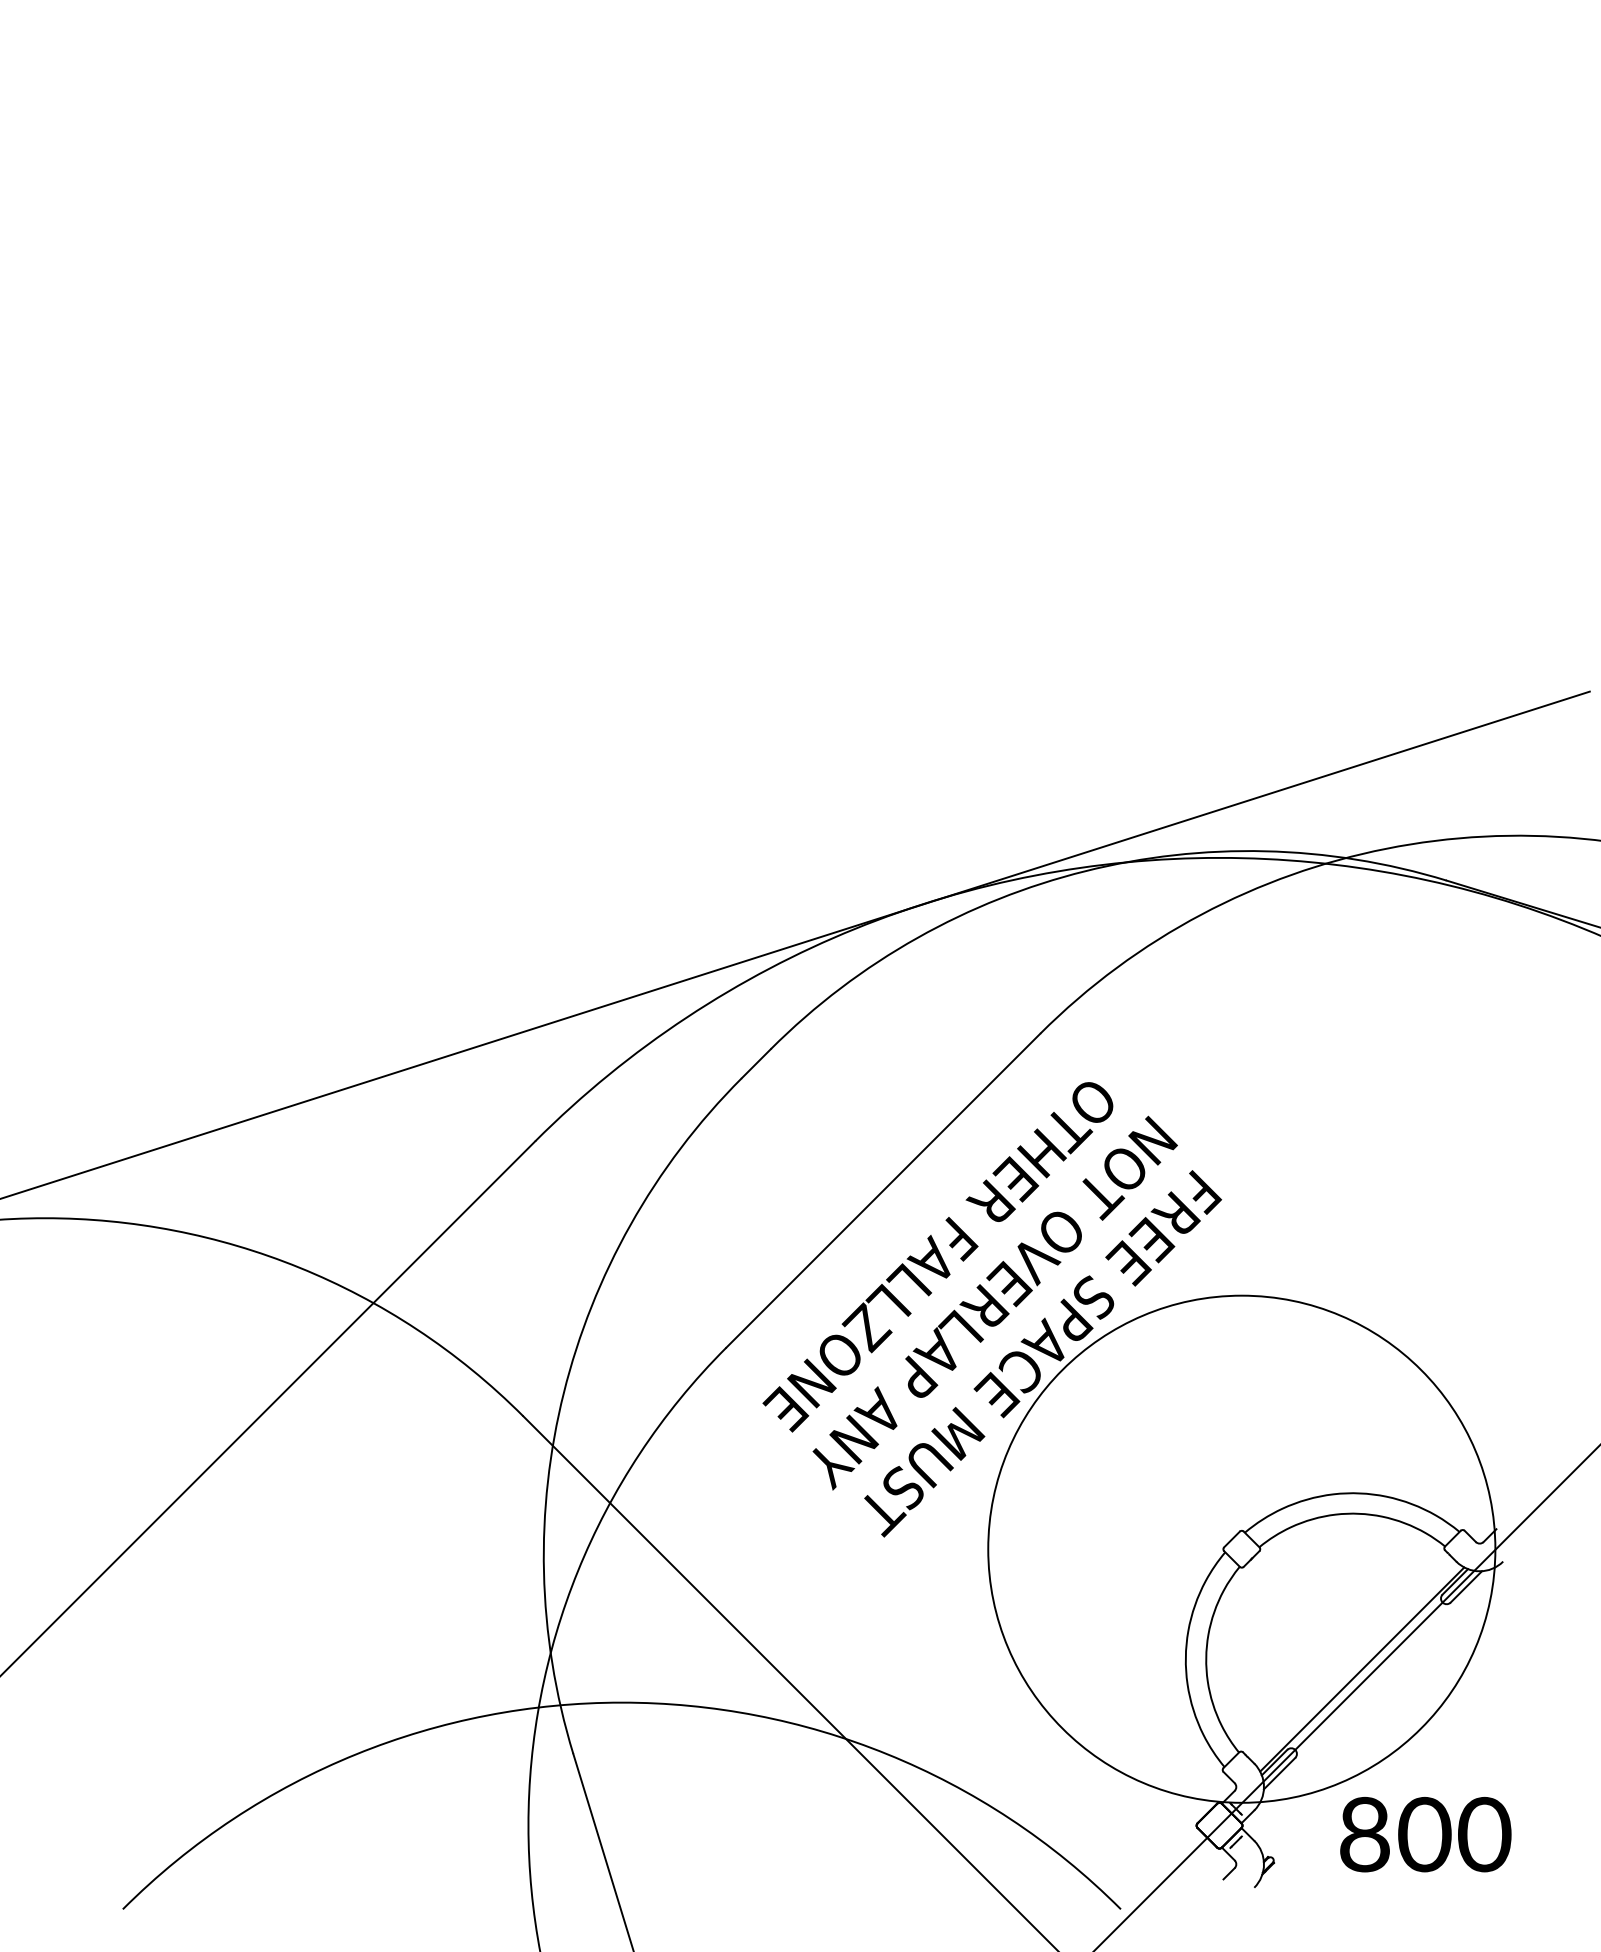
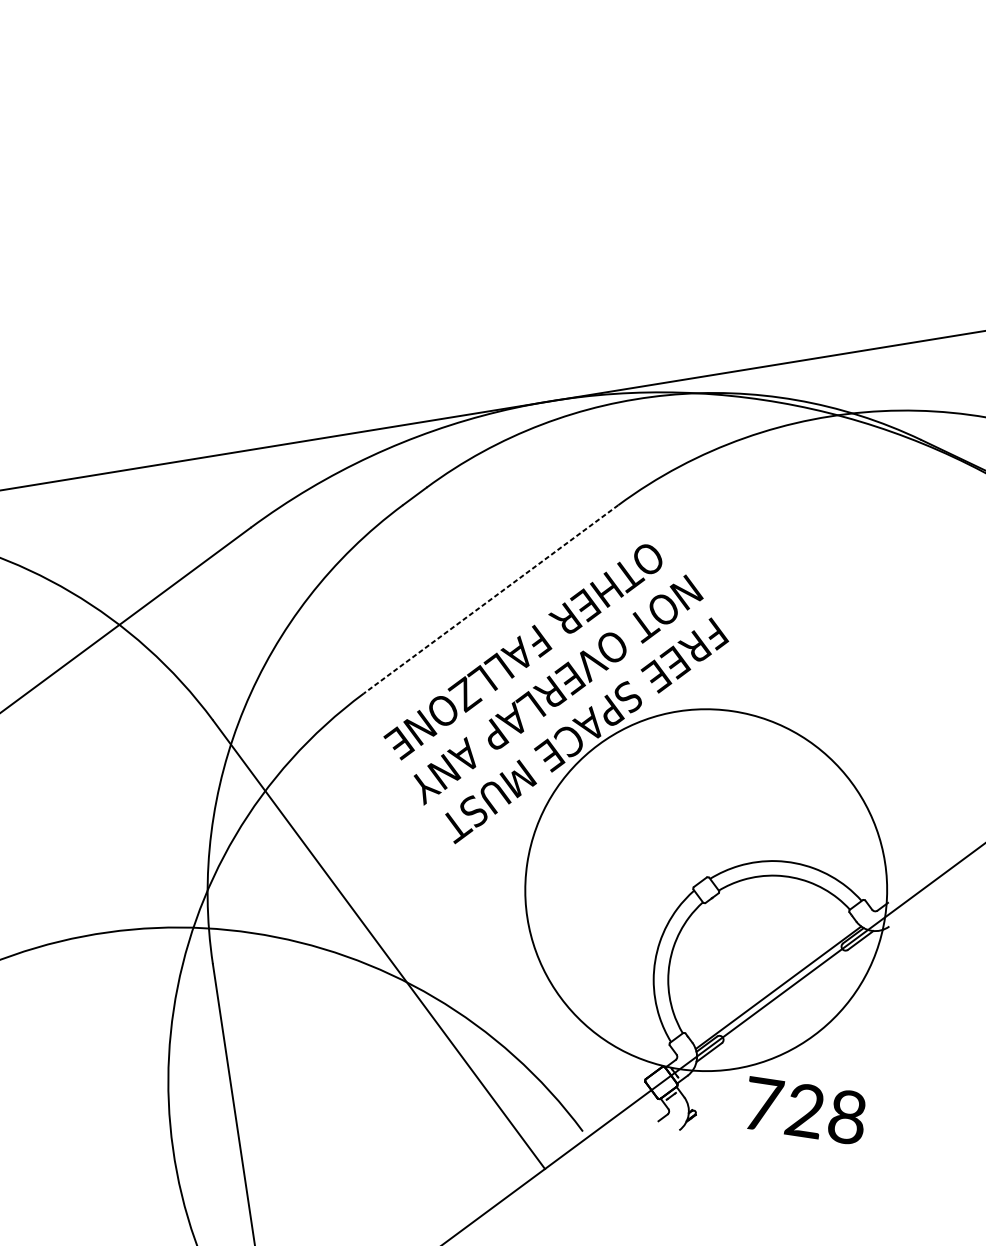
line: (883, 1190) -> (491, 599), solid -> dashed
text: (1425, 1834) -> (805, 1110), 800 -> 728

